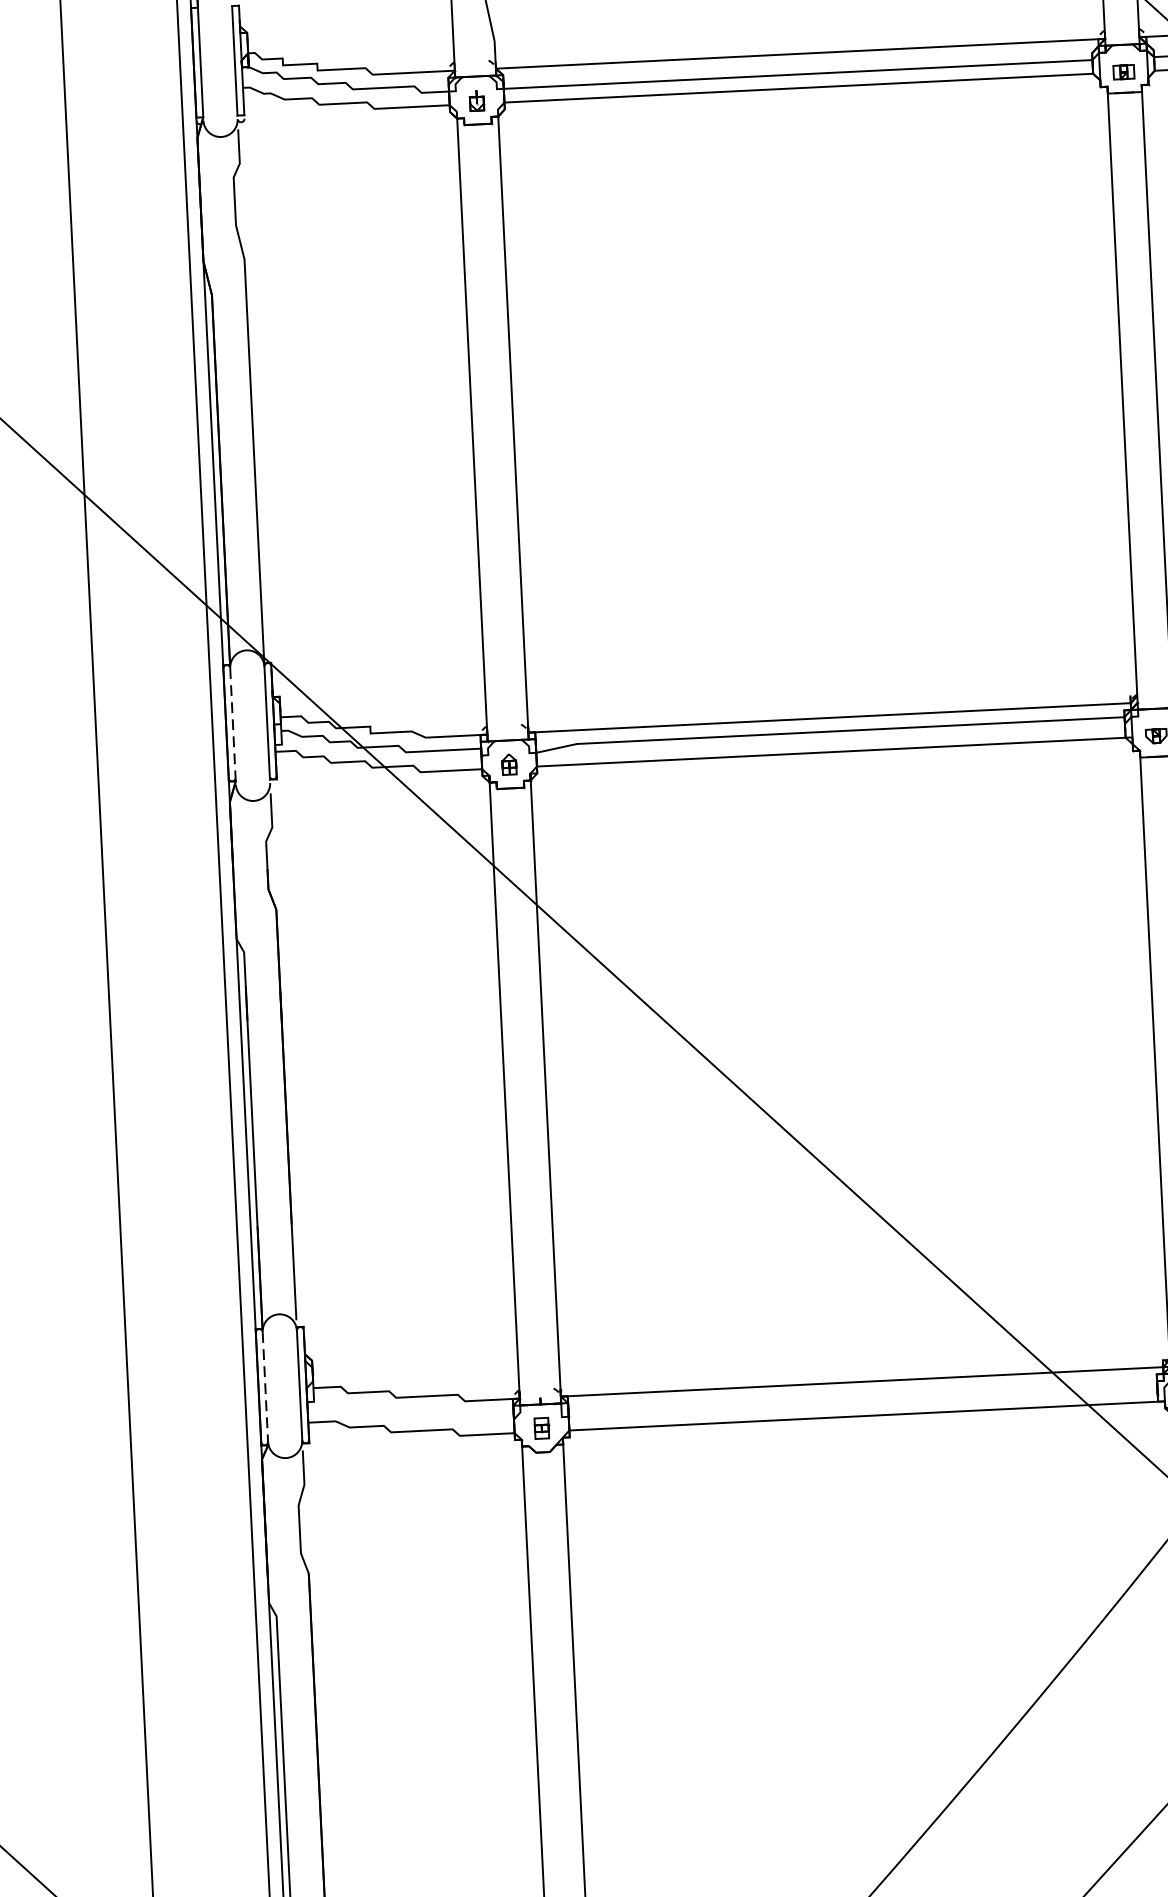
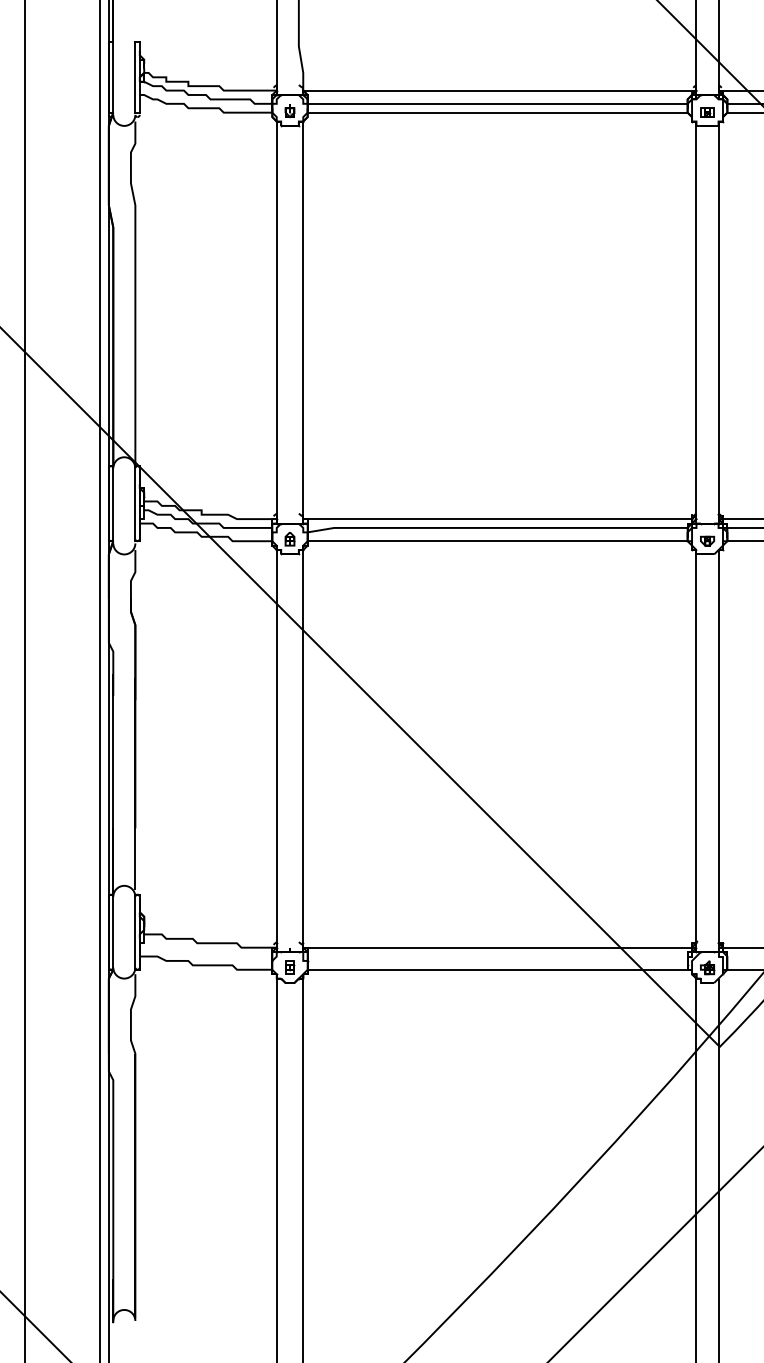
line: (233, 722) -> (113, 503), dashed -> solid
line: (265, 1387) -> (113, 932), dashed -> solid

